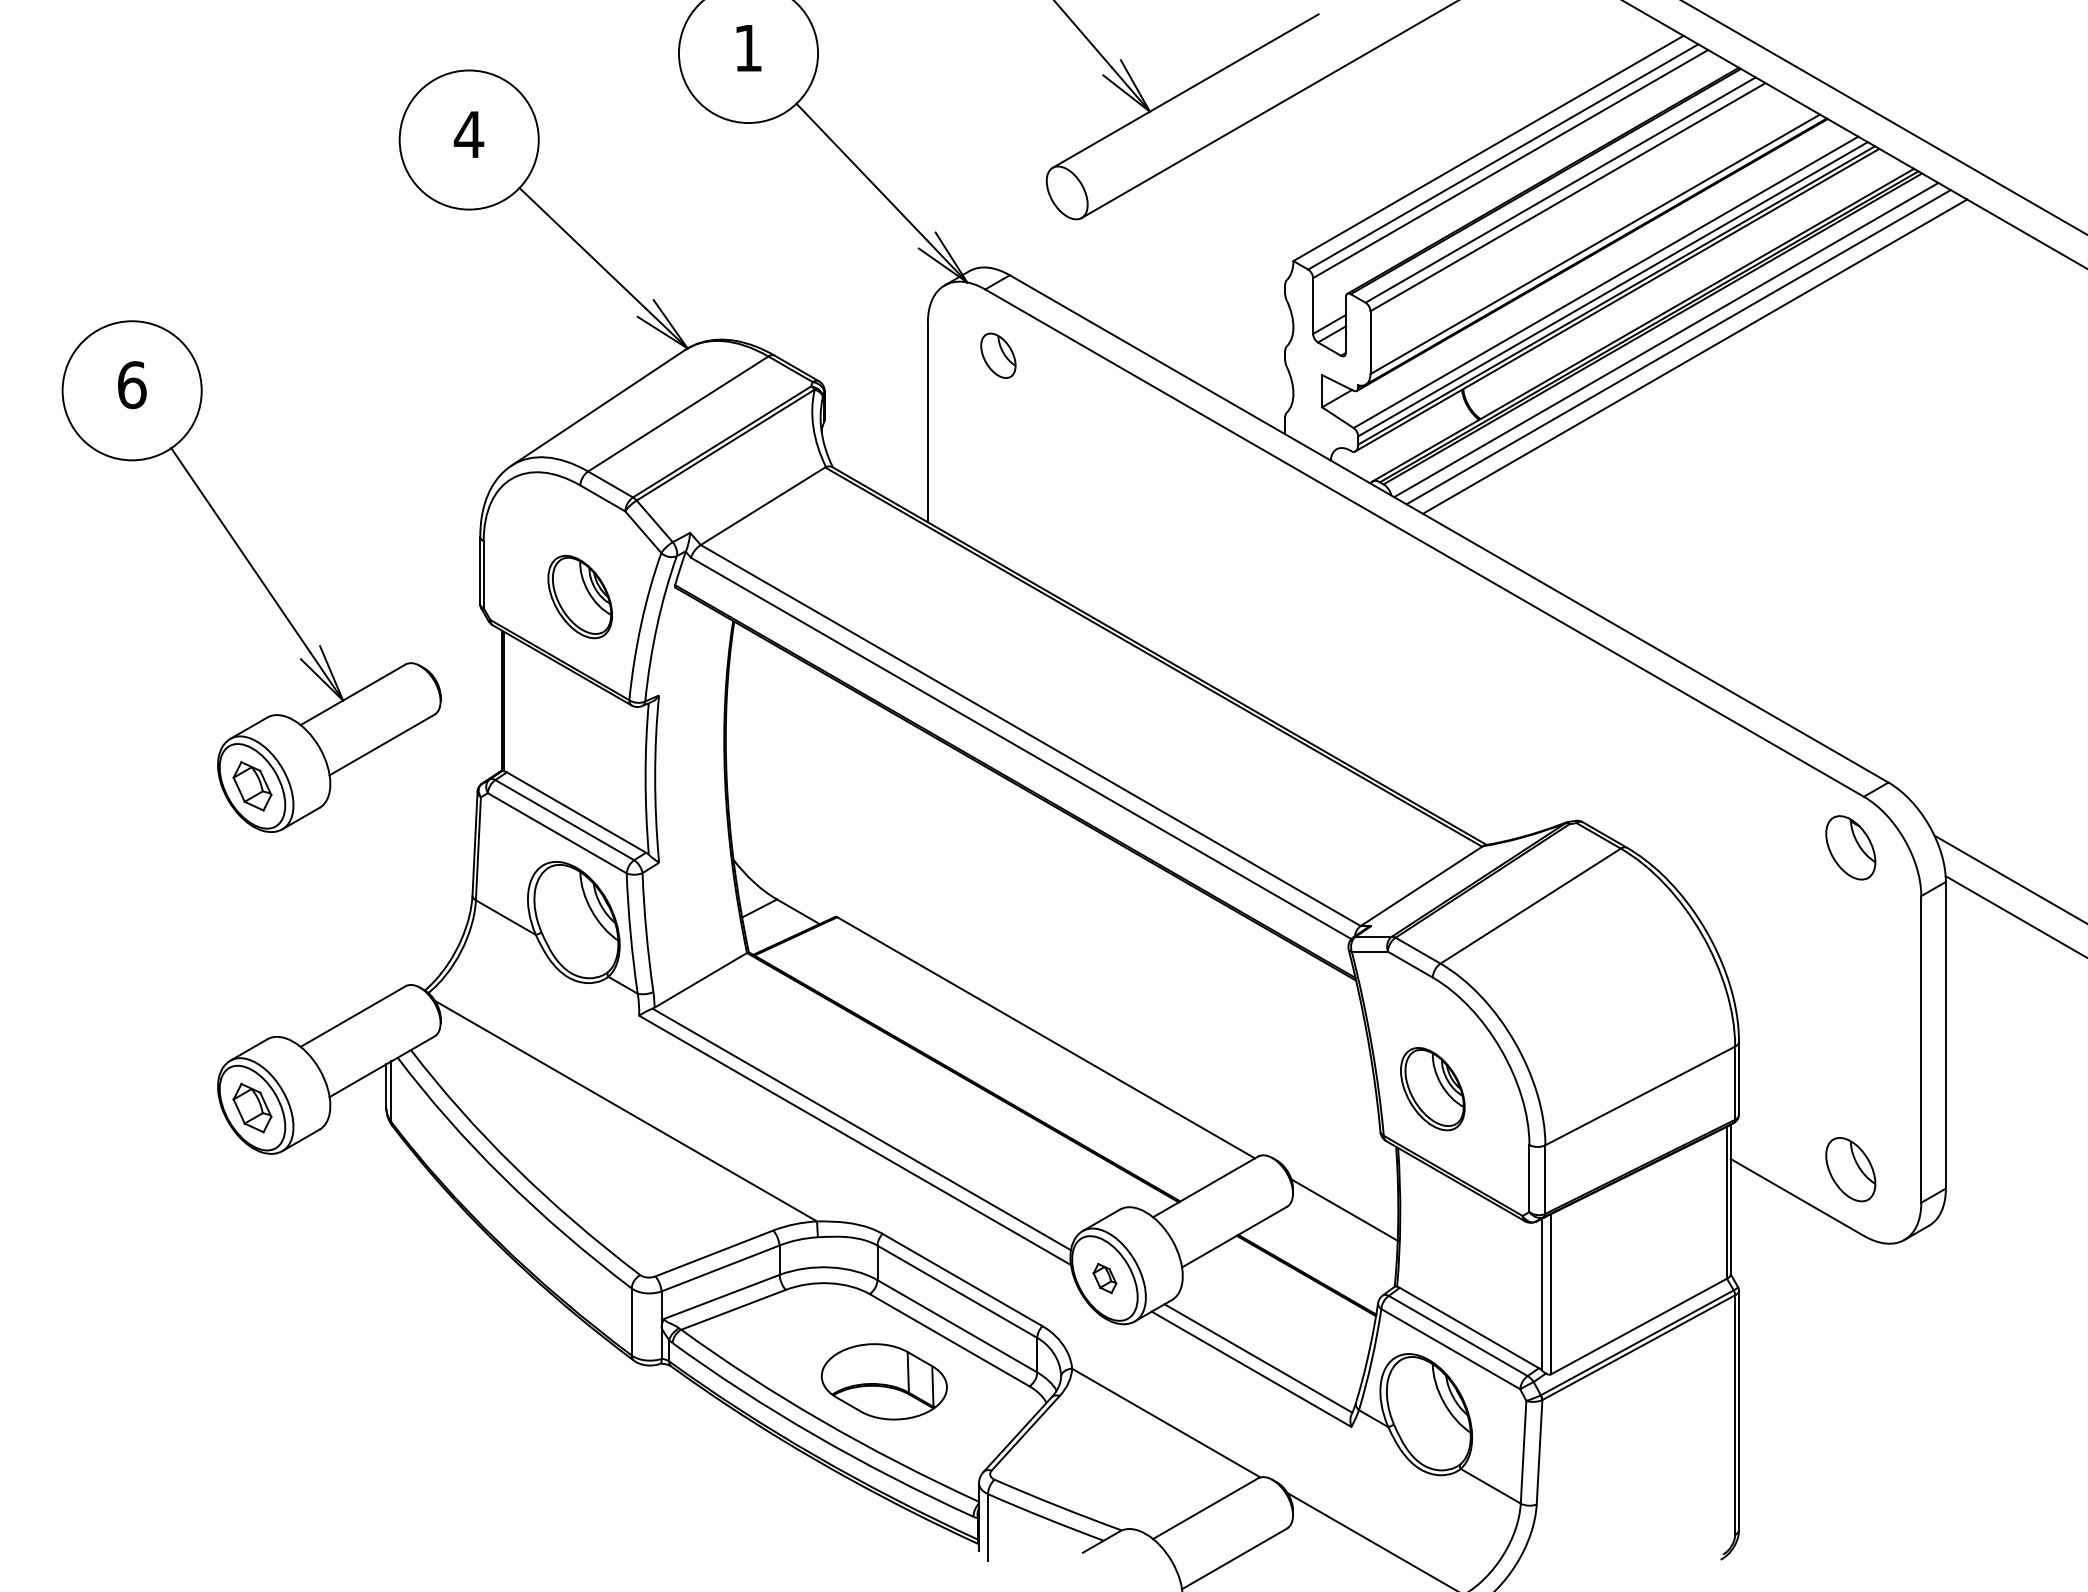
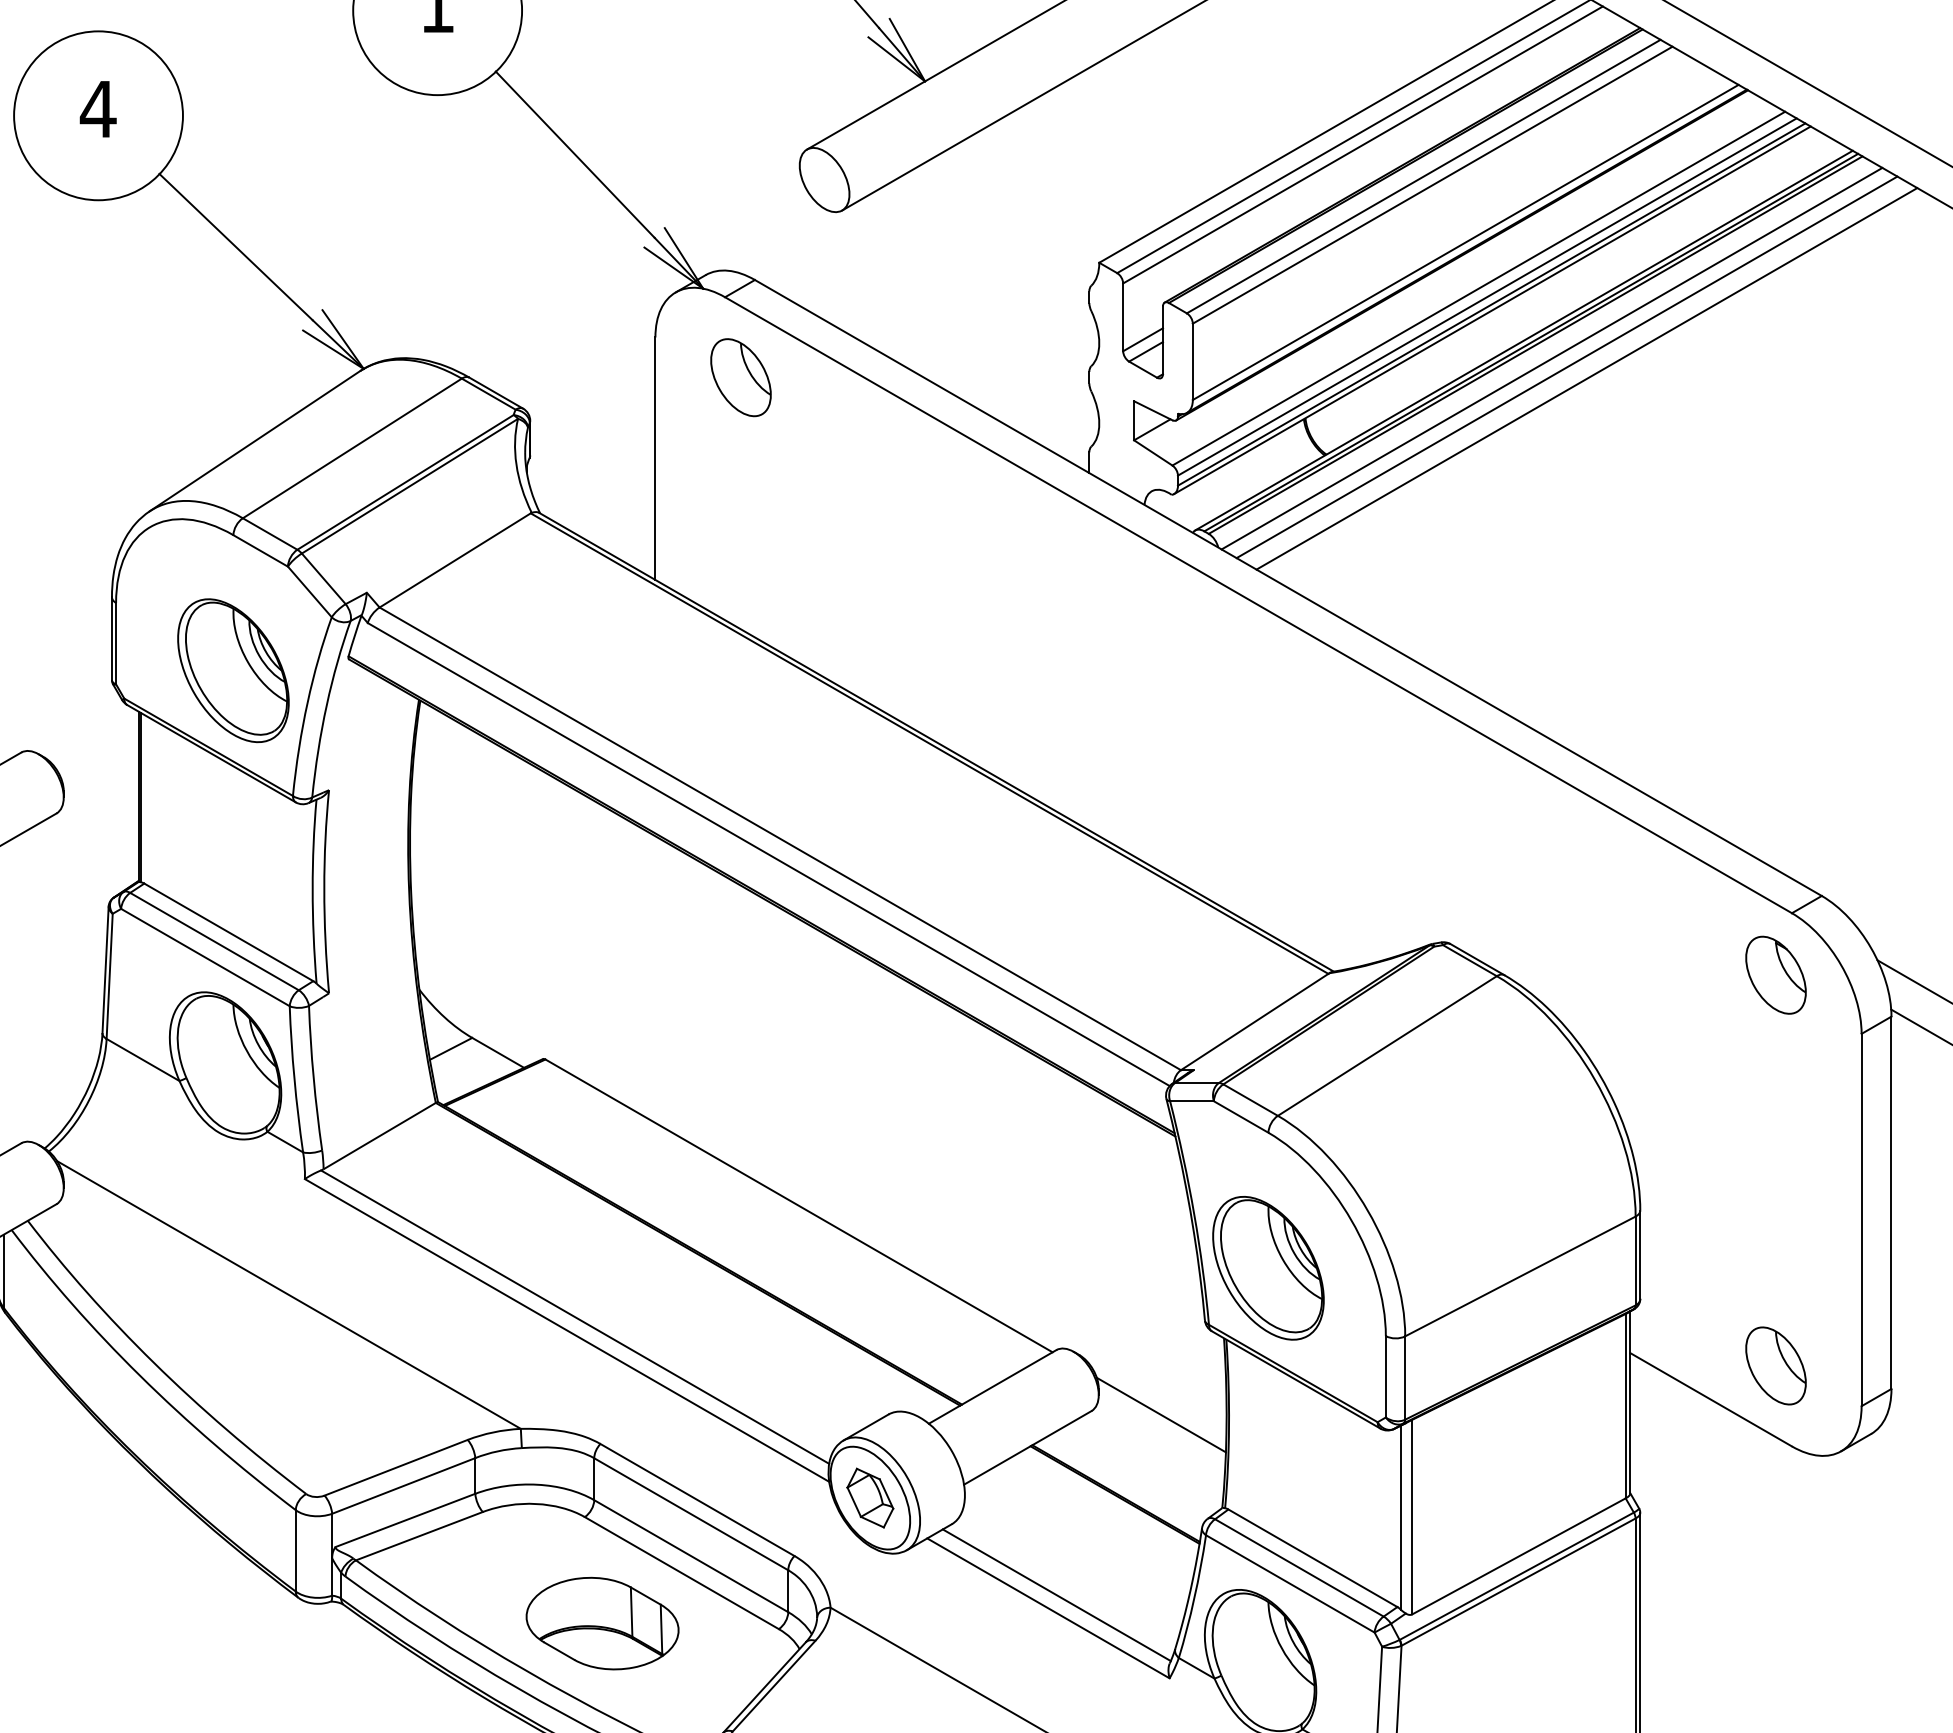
part: (998, 355) -> (741, 377), size x1.43
part: (579, 596) -> (232, 670), size x1.43
part: (1432, 1088) -> (1268, 1267), size x1.43
part: (1104, 1278) -> (869, 1498), size x1.67

